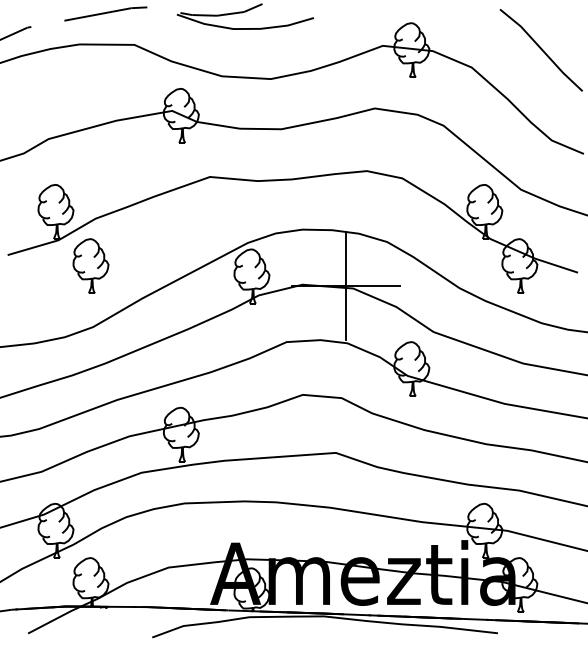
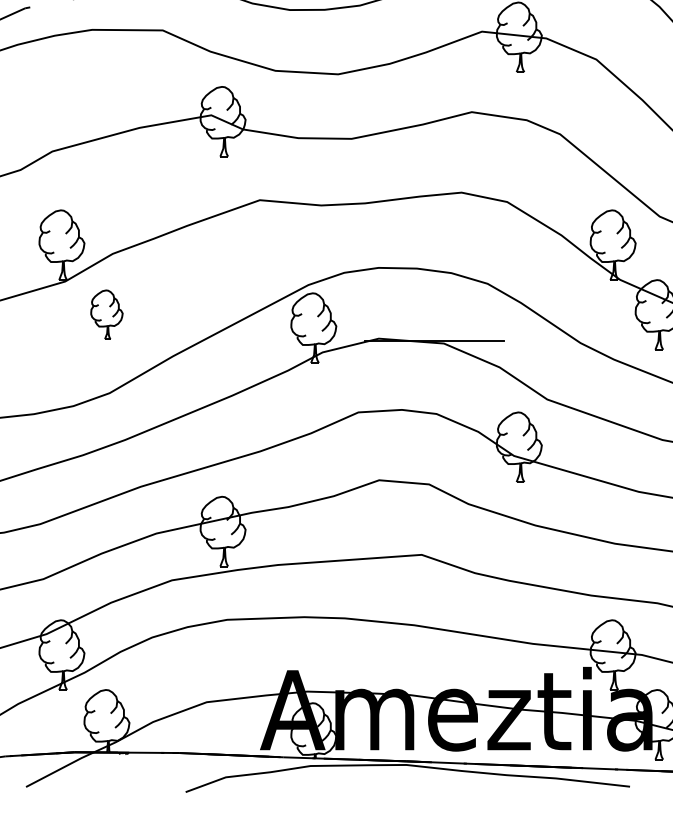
part: (90, 265) -> (106, 313), size x0.7
line: (345, 286) -> (434, 340), removed

